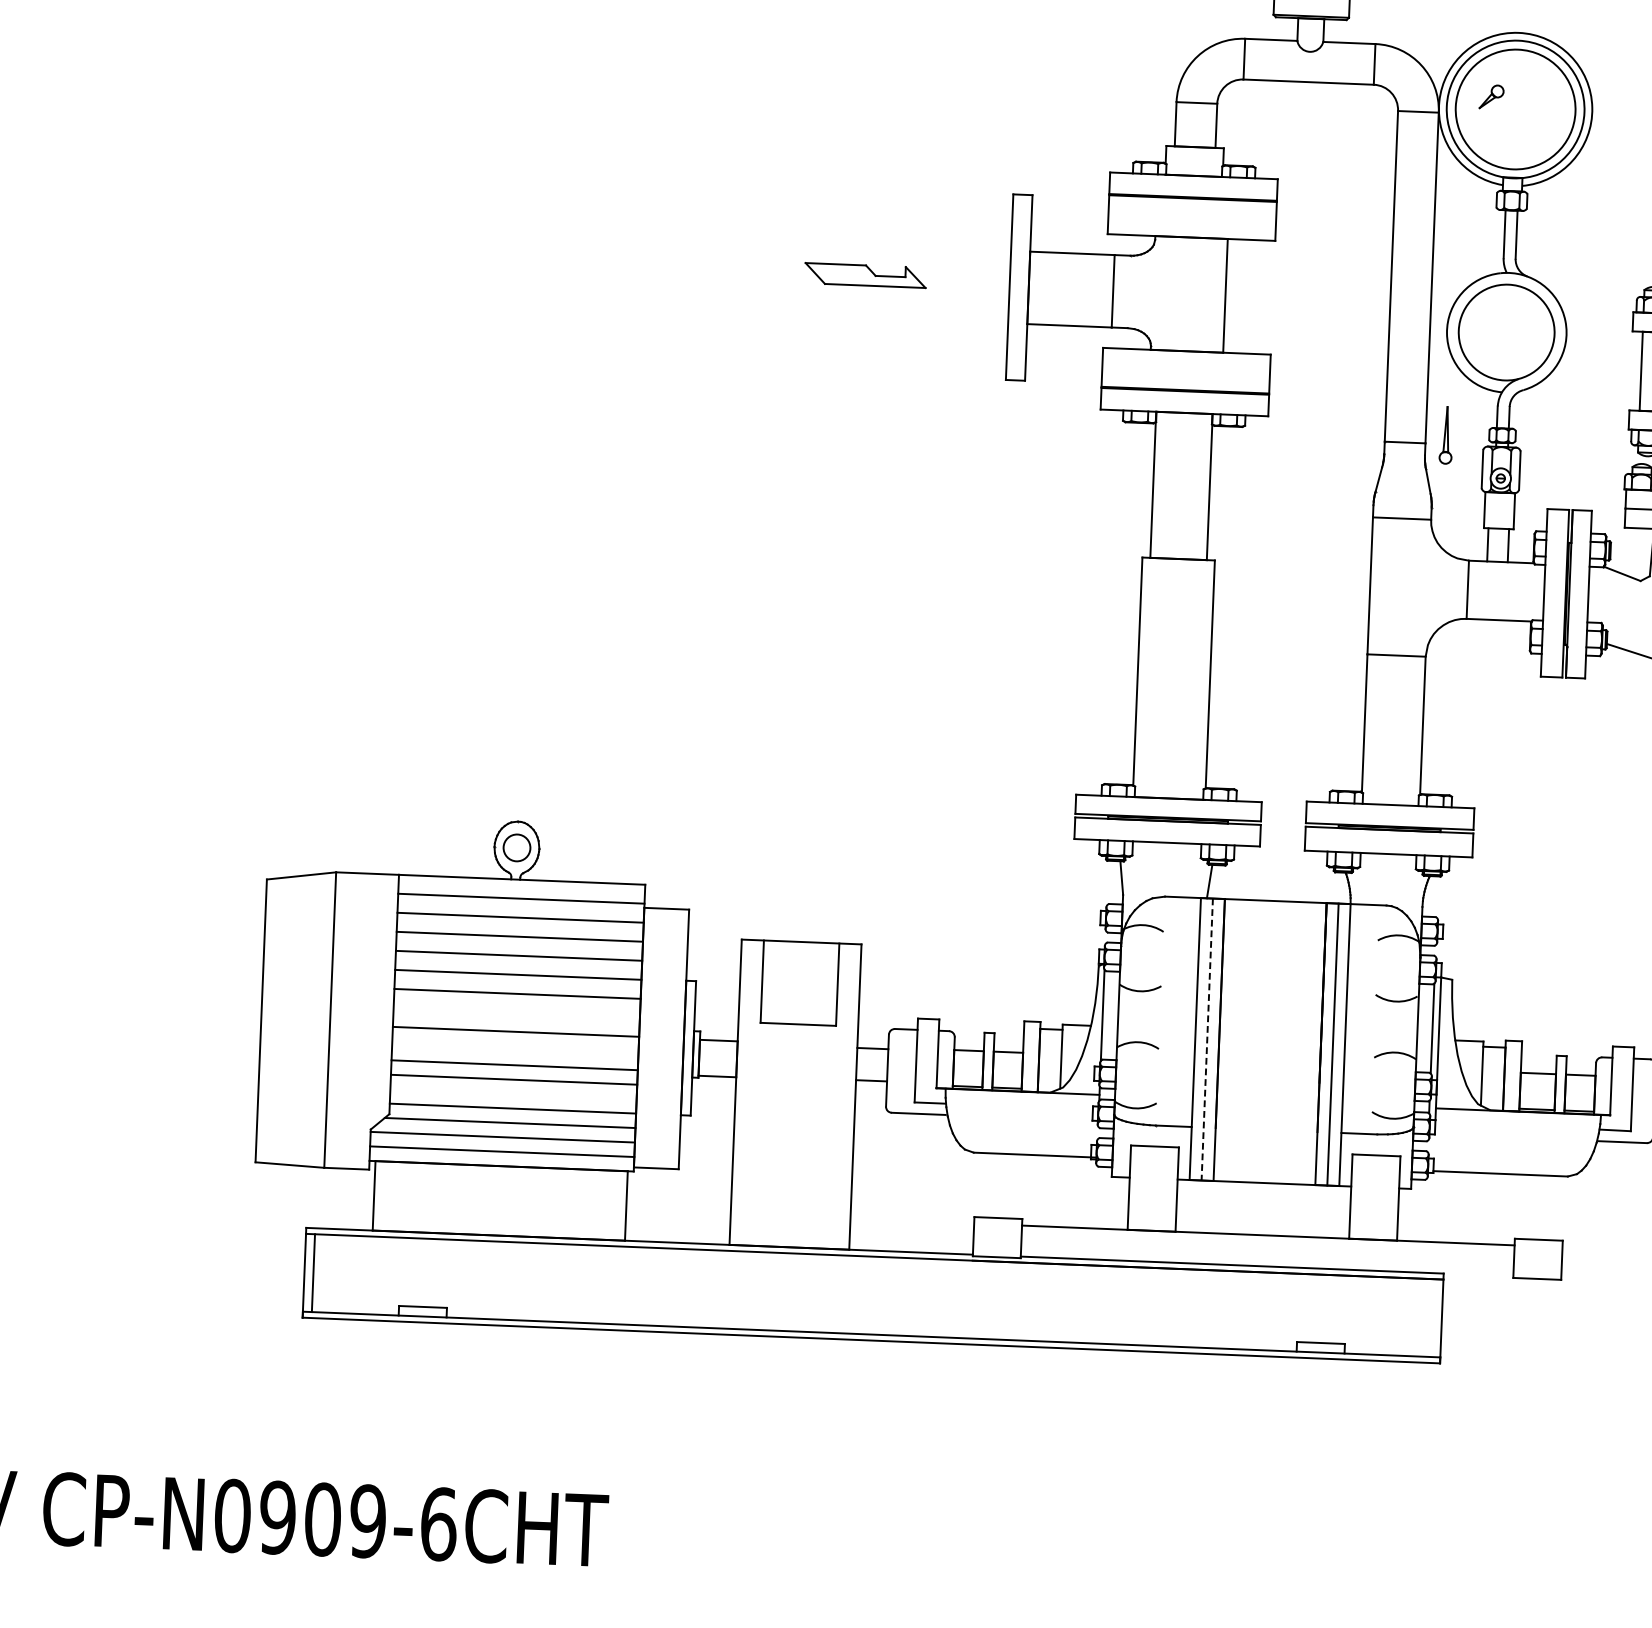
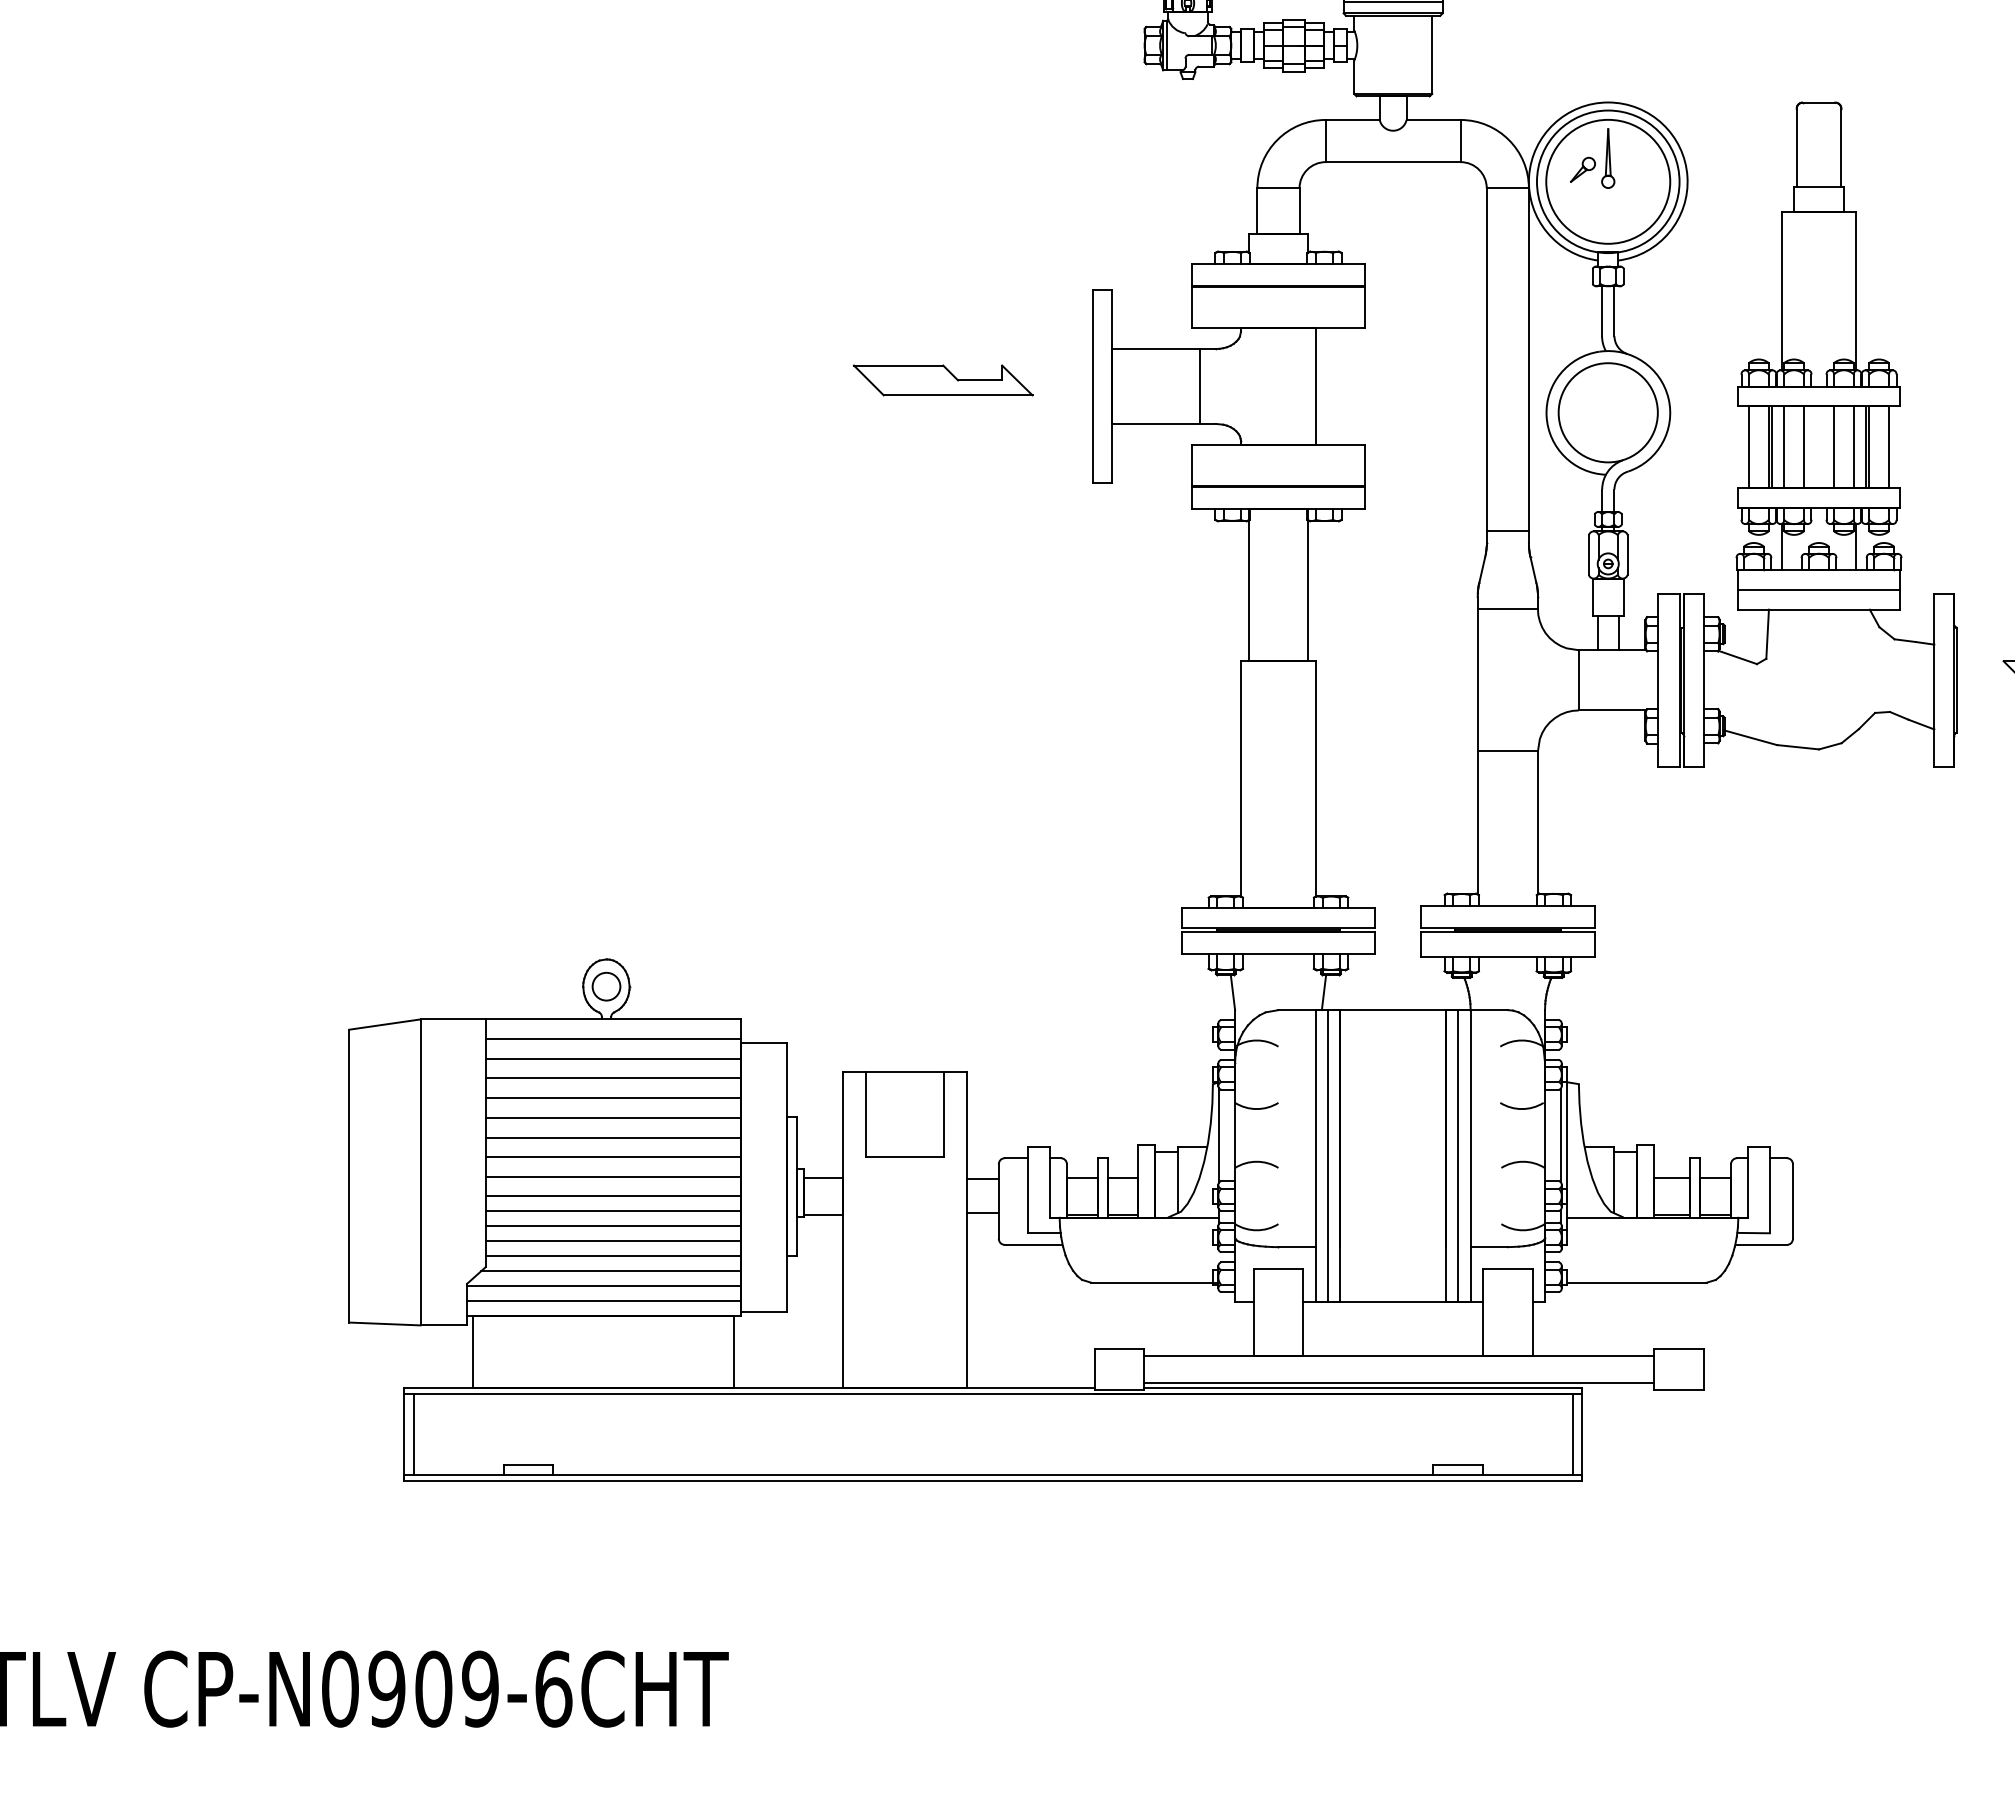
part: (864, 275) -> (942, 380), size x1.43
part: (1446, 435) -> (1608, 158), moved
line: (516, 1013) -> (612, 1157), added
line: (1207, 1039) -> (1328, 1156), dashed -> solid
line: (514, 1050) -> (612, 1196), added
line: (512, 1094) -> (612, 1241), added
line: (1267, 1261) -> (1399, 1383), added
line: (1432, 1317) -> (1572, 1434), added

